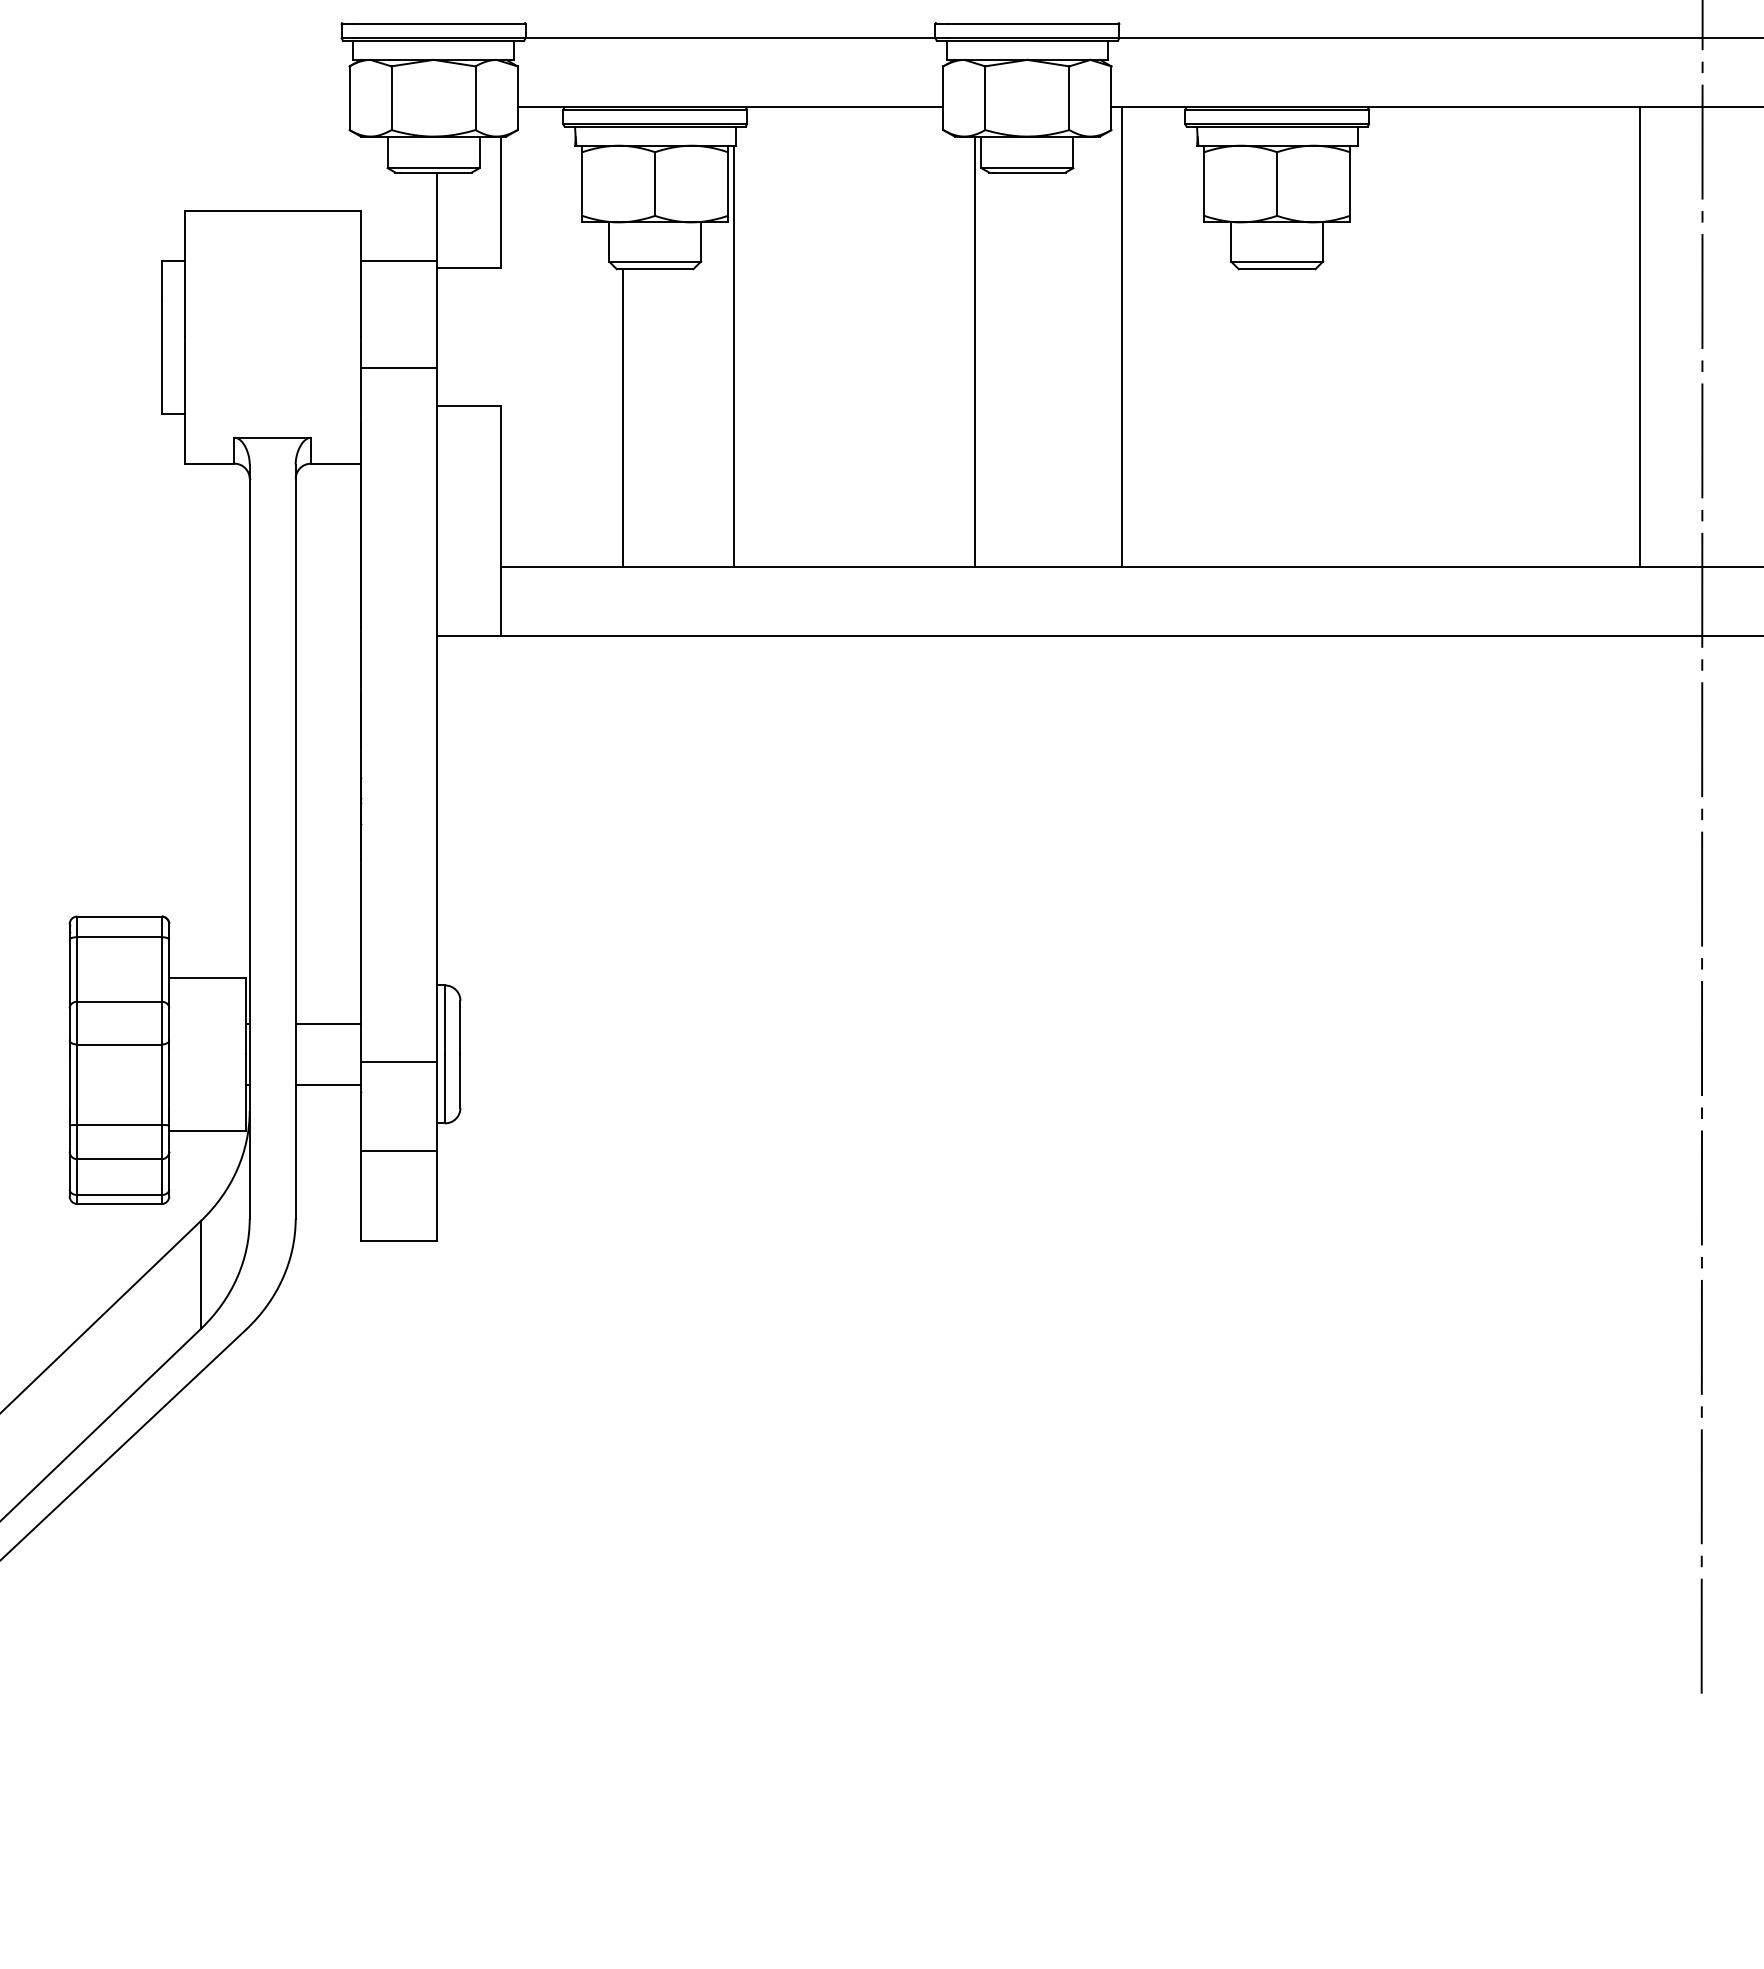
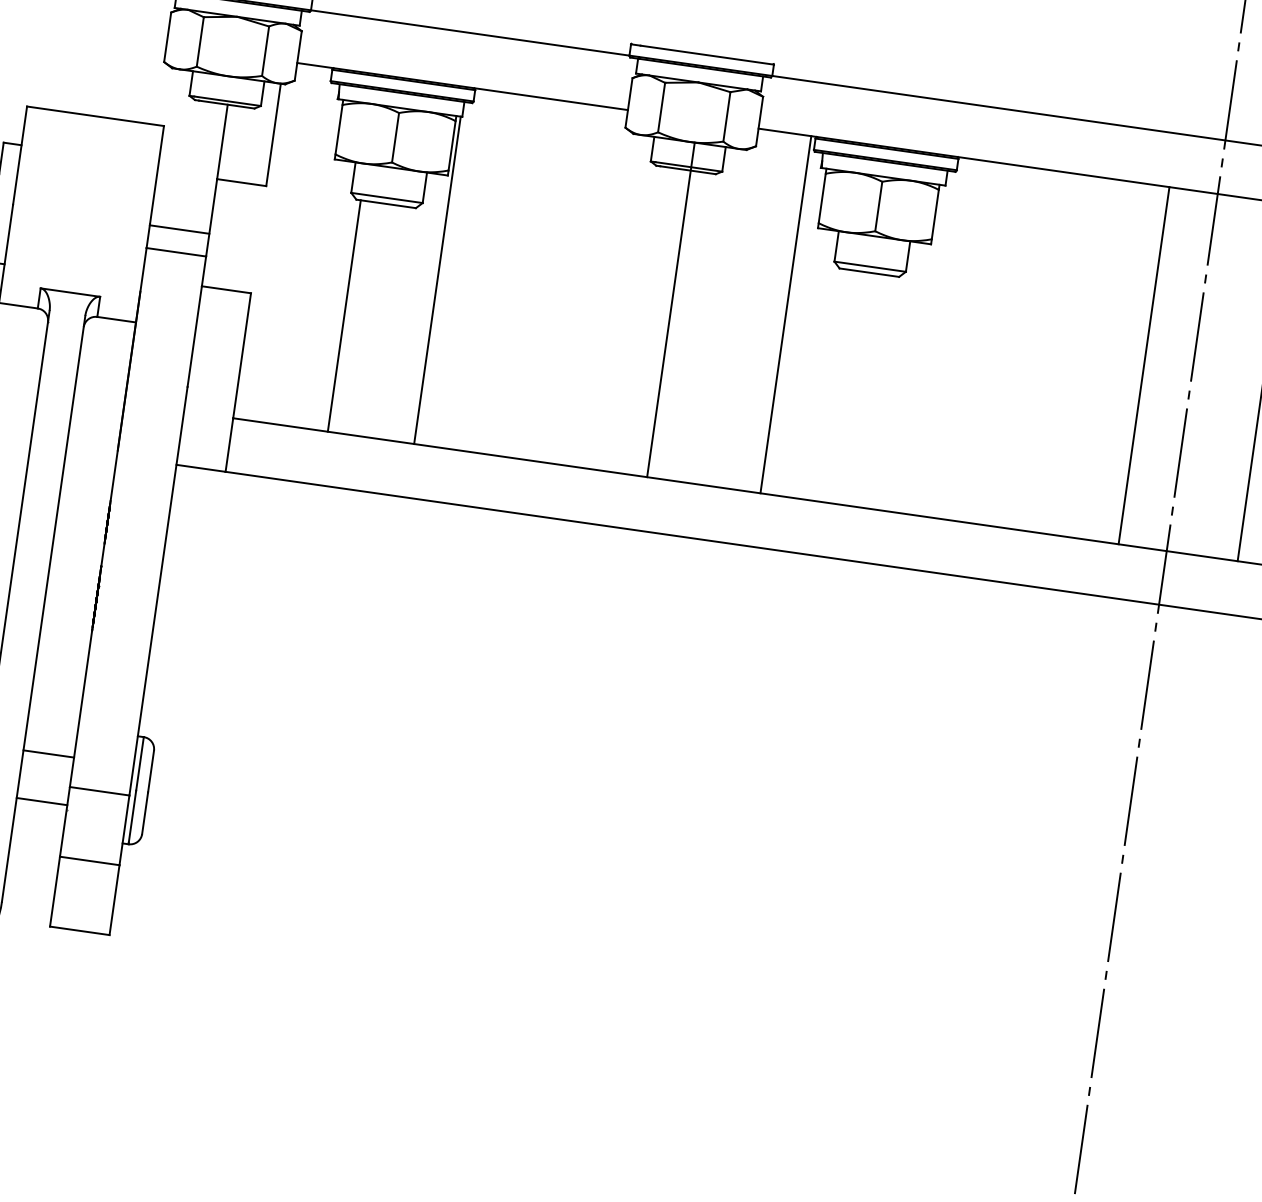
line: (398, 260) -> (179, 229), moved
line: (1122, 337) -> (785, 314), moved
line: (975, 351) -> (671, 309), moved

